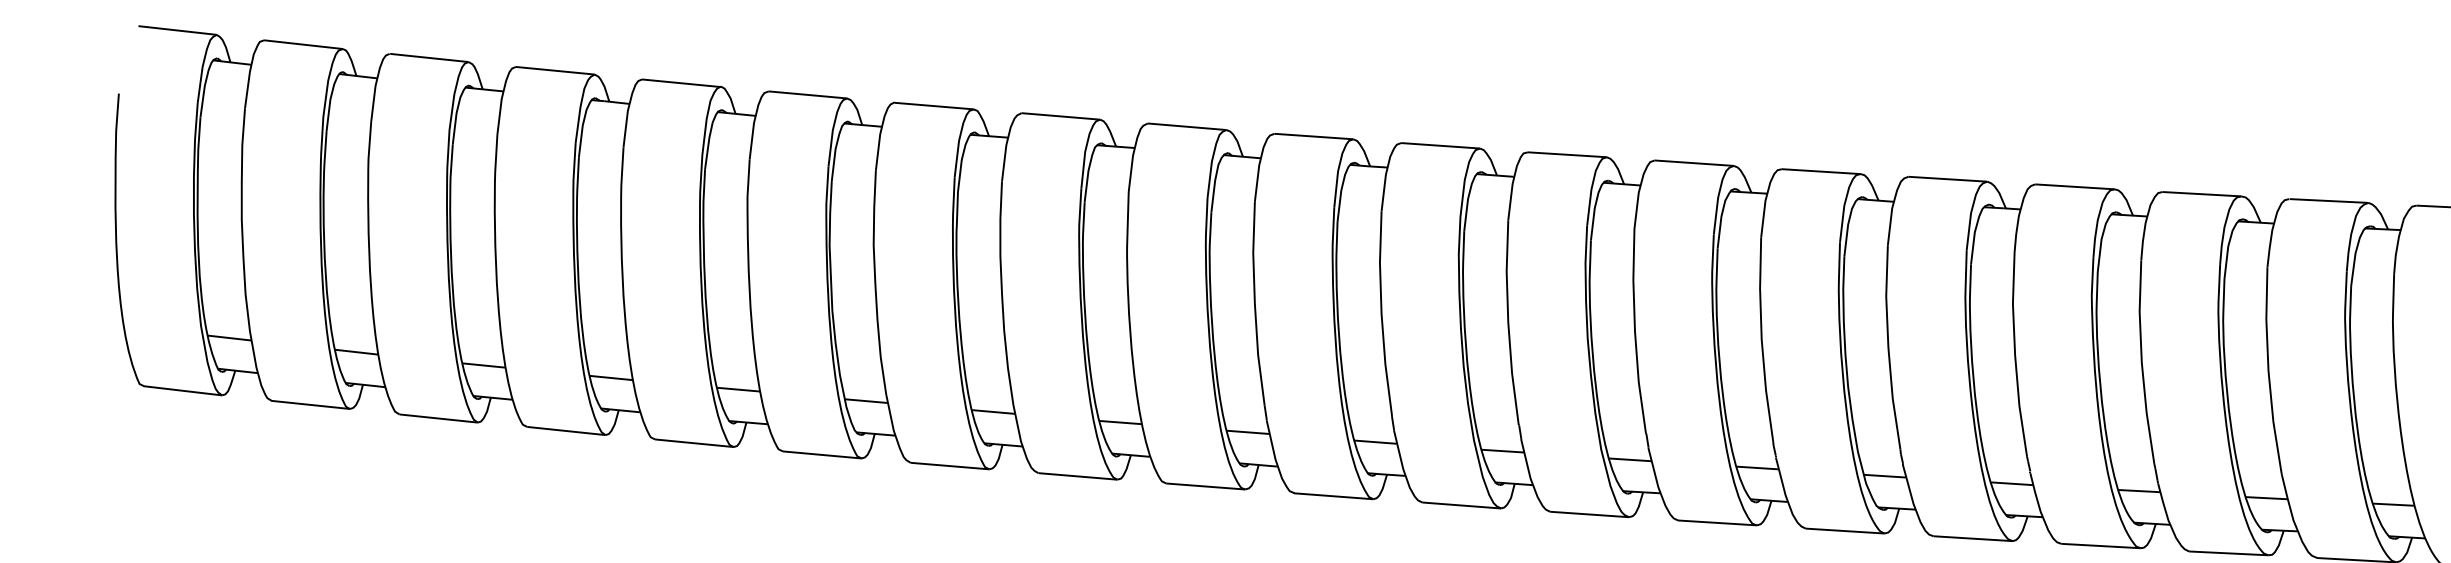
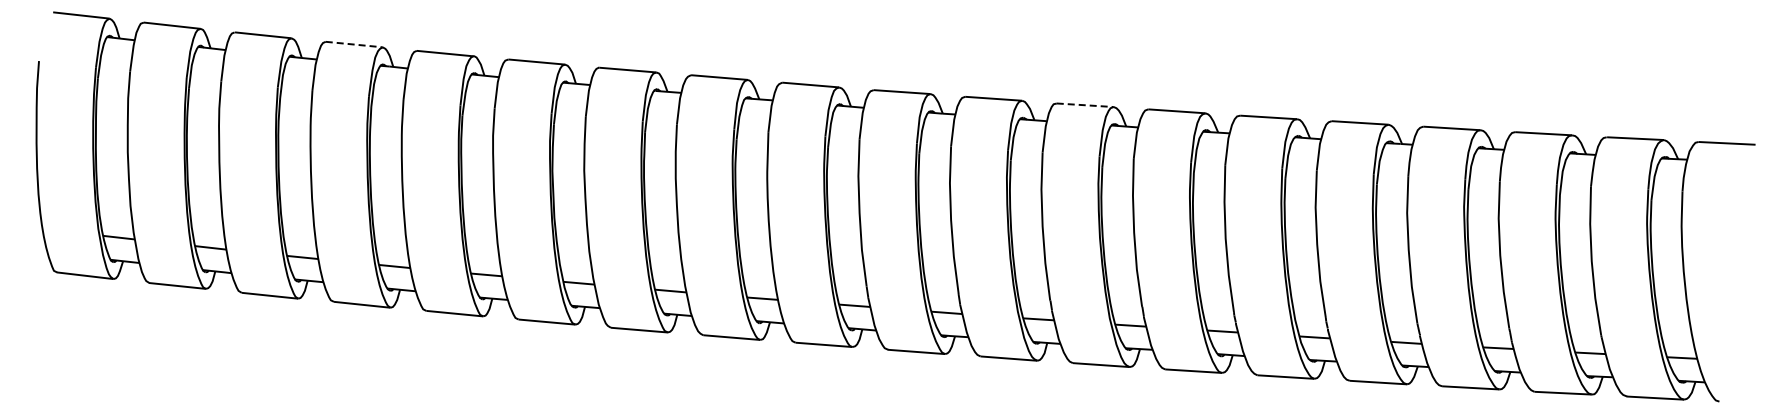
line: (555, 70) -> (354, 44), solid -> dashed
line: (1567, 155) -> (1085, 105), solid -> dashed

